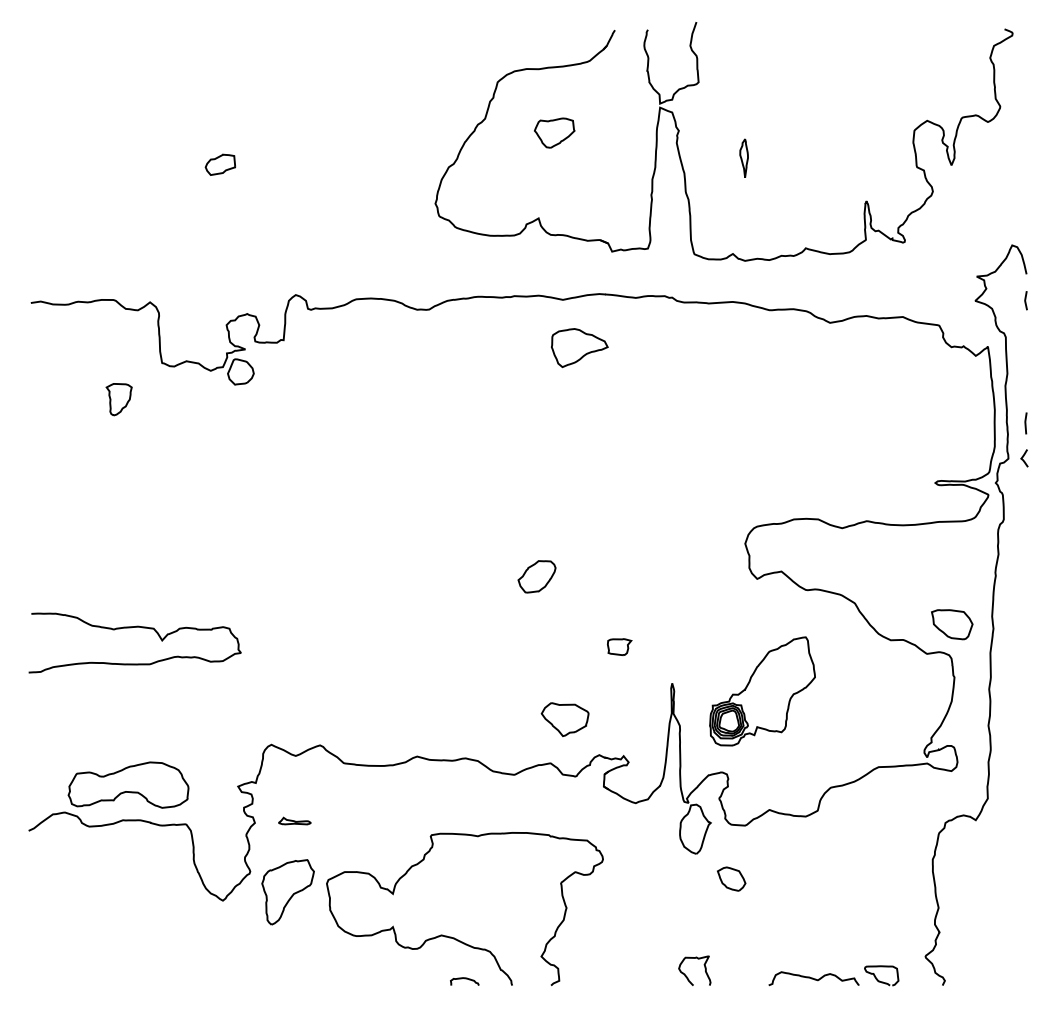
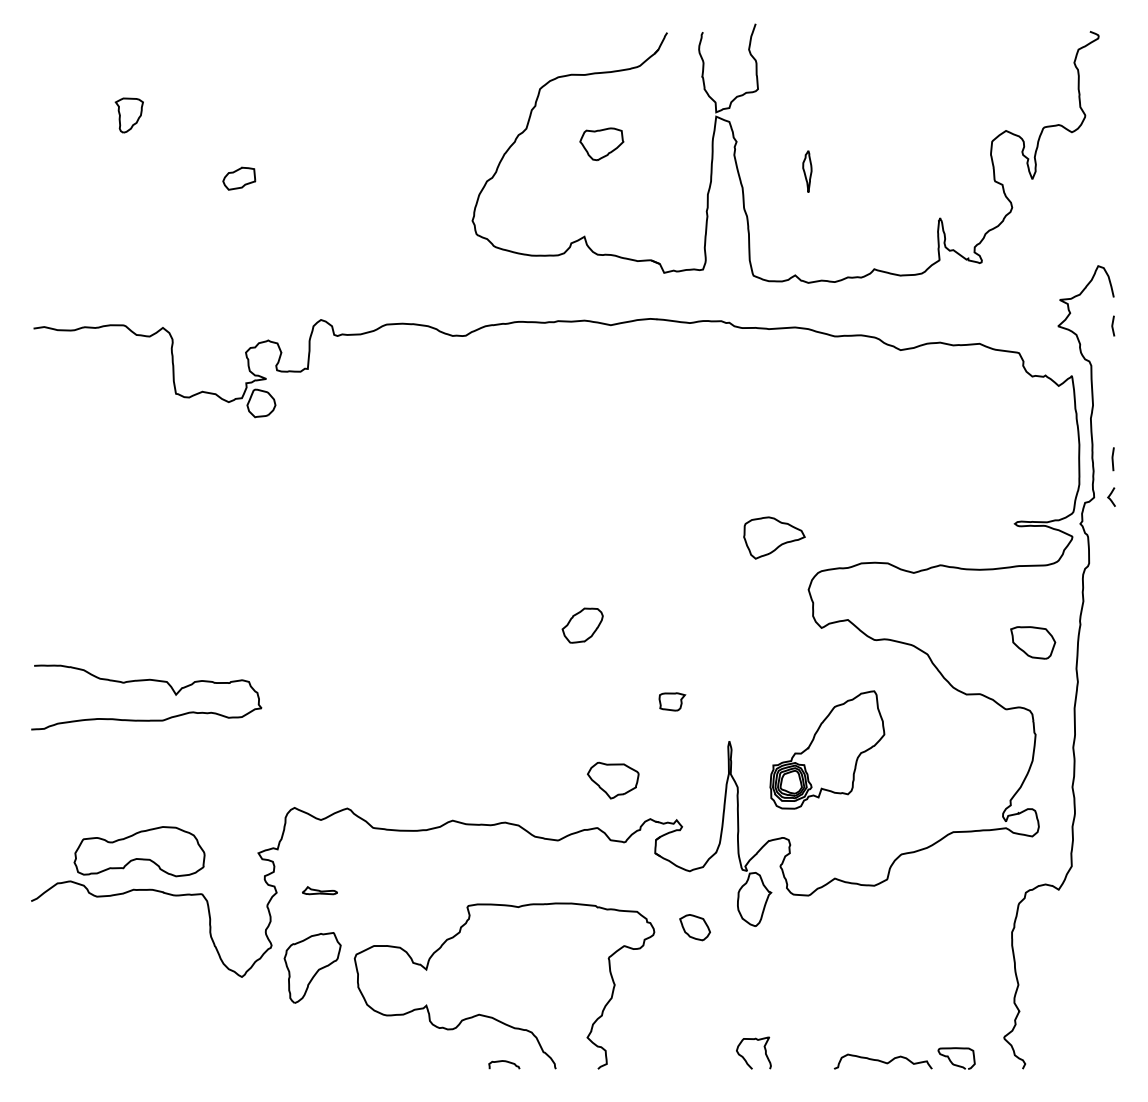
part: (579, 348) -> (774, 538), moved
part: (118, 399) -> (128, 115), moved
part: (952, 624) -> (1033, 642), moved
part: (731, 878) -> (694, 926), moved

